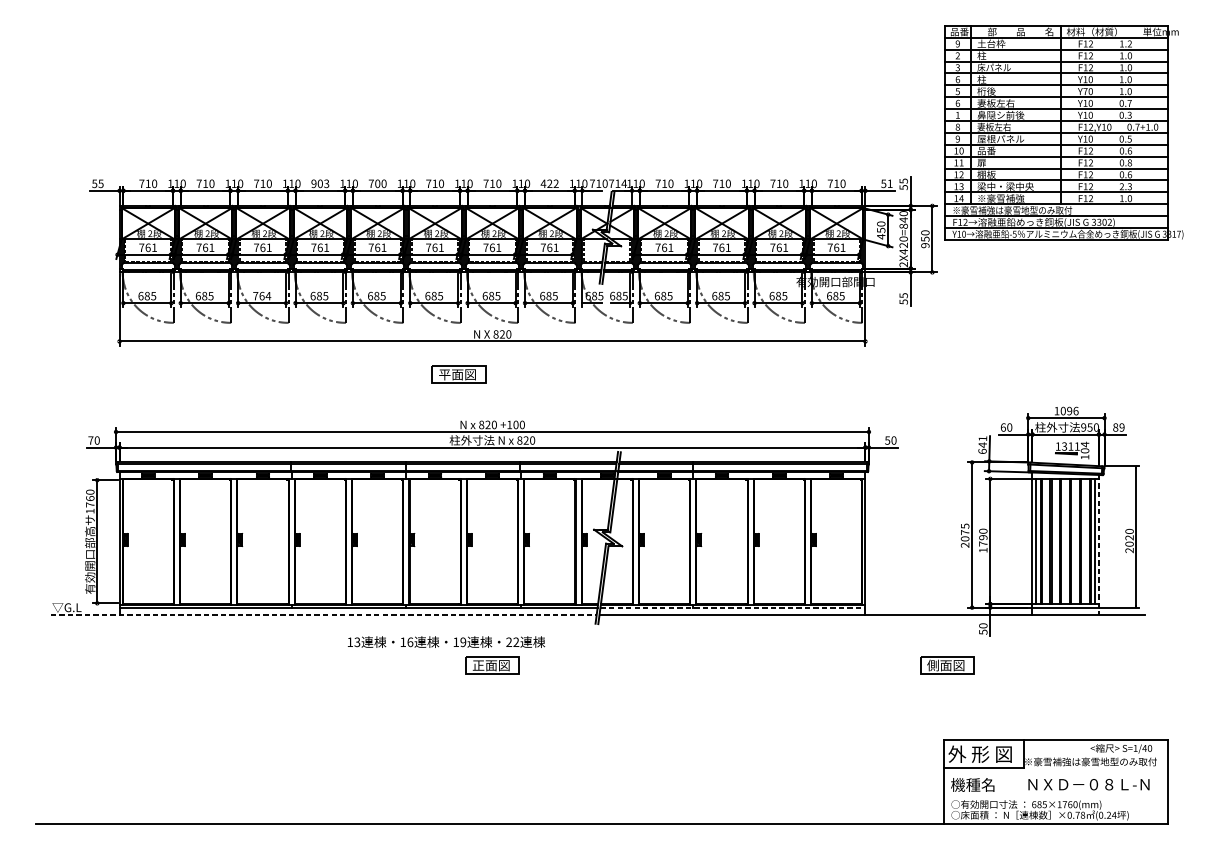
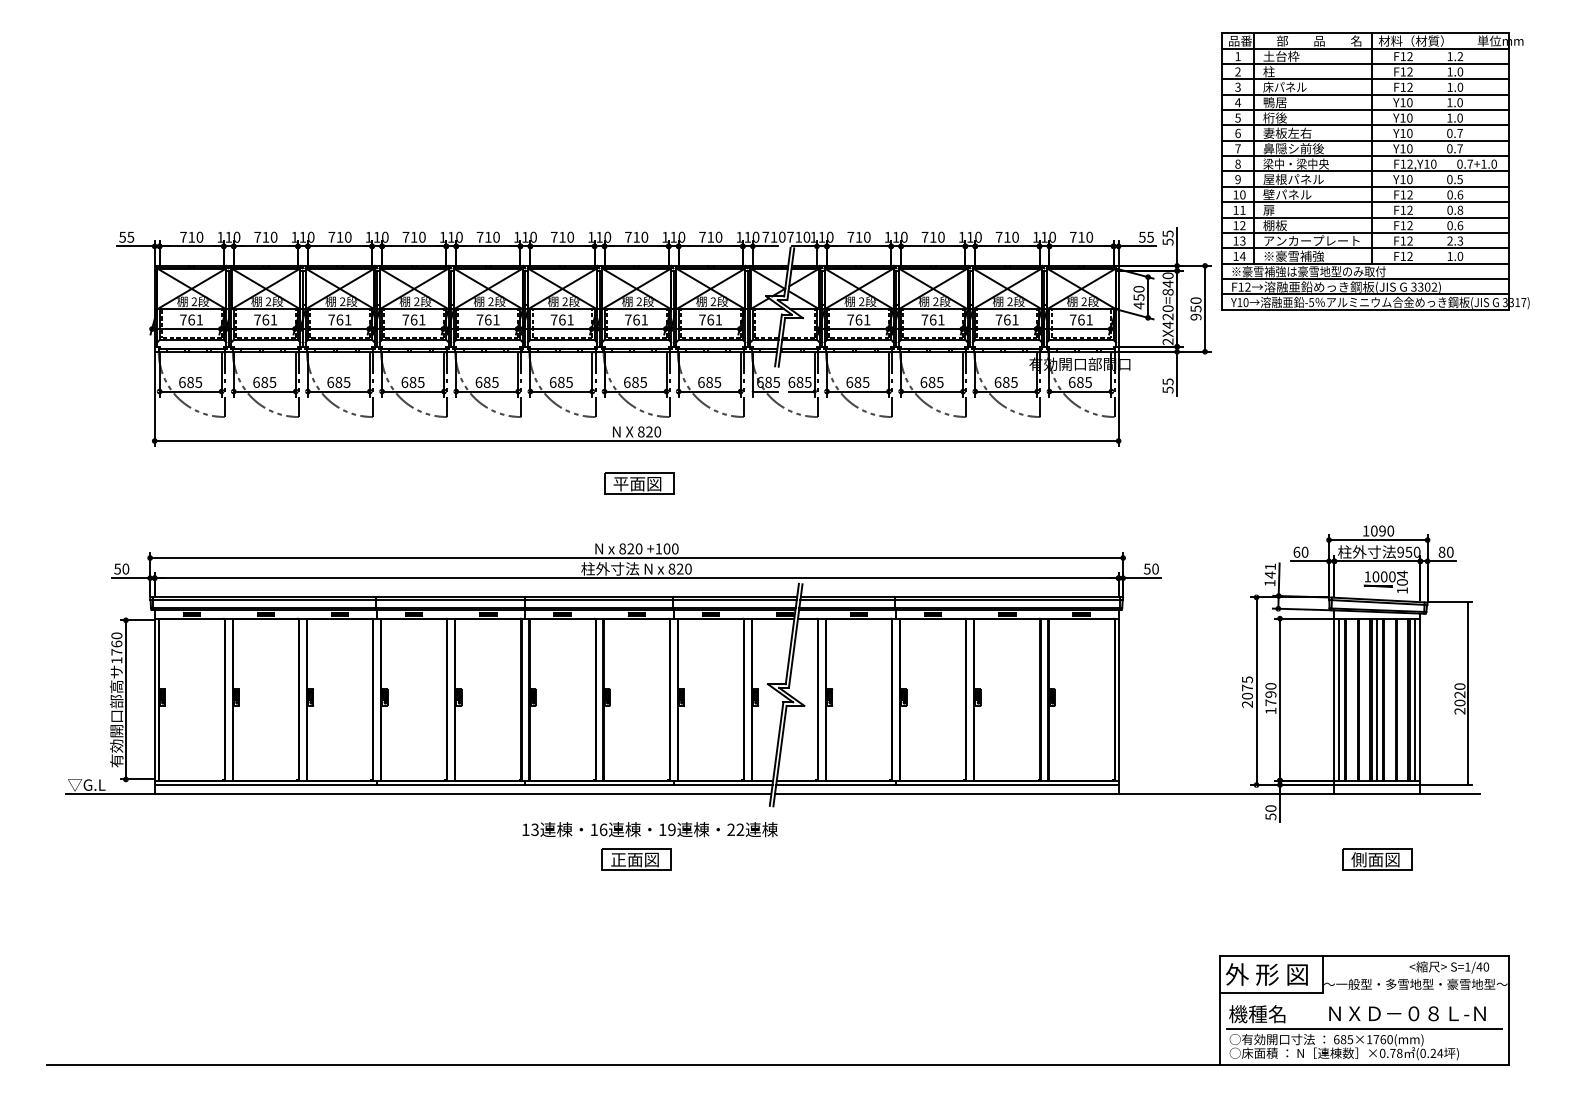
text: (957, 43) -> (1237, 56), 9 -> 1
text: (958, 79) -> (1238, 102), 6 -> 4
text: (986, 79) -> (1274, 102), 柱 -> 鴨居
text: (1085, 91) -> (1402, 117), Y70 -> Y10
text: (957, 115) -> (1237, 148), 1 -> 7
text: (1129, 115) -> (1459, 148), 0.3 -> 0.7
text: (1002, 126) -> (1295, 163), 妻板左右 -> 梁中・梁中央
text: (996, 150) -> (1287, 194), 品番 -> 壁パネル
text: (319, 183) -> (413, 236), 903 -> 710
text: (377, 183) -> (488, 236), 700 -> 710
text: (549, 183) -> (710, 236), 422 -> 710
text: (623, 183) -> (806, 236), 714 -> 710
text: (890, 183) -> (1150, 236), 51 -> 55
text: (1014, 186) -> (1311, 240), 梁中・梁中央 -> アンカープレート
text: (261, 296) -> (338, 382), 764 -> 685
part: (459, 374) -> (639, 483), moved
text: (1075, 410) -> (1390, 530), 1096 -> 1090
text: (1121, 427) -> (1449, 552), 89 -> 80
text: (90, 440) -> (117, 568), 70 -> 50
text: (1070, 446) -> (1383, 576), 1311 -> 1000
text: (982, 450) -> (1269, 582), 641 -> 141
line: (1065, 541) -> (1377, 699), added
line: (1099, 545) -> (1420, 704), dashed -> solid
line: (733, 608) -> (947, 785), dashed -> solid
line: (323, 614) -> (418, 794), dashed -> solid
text: (445, 642) -> (649, 829), moved
part: (947, 665) -> (1377, 859), moved
text: (1095, 761) -> (1415, 983), ※豪雪補強は豪雪地型のみ取付 -> ～一般型・多雪地型・豪雪地型～
line: (1055, 796) -> (1364, 1028), added

